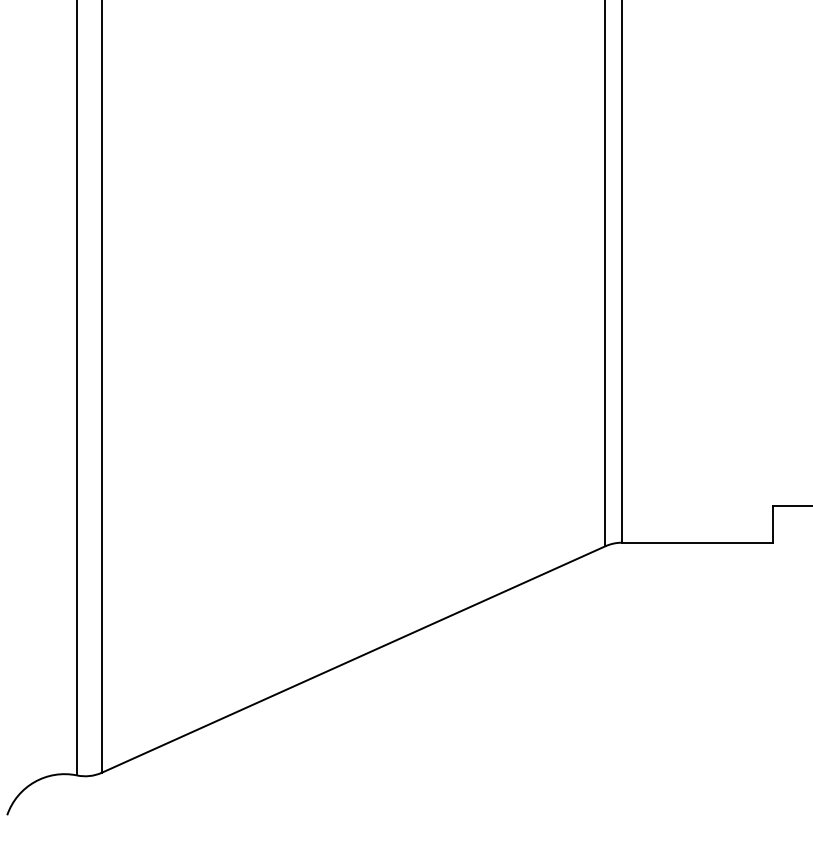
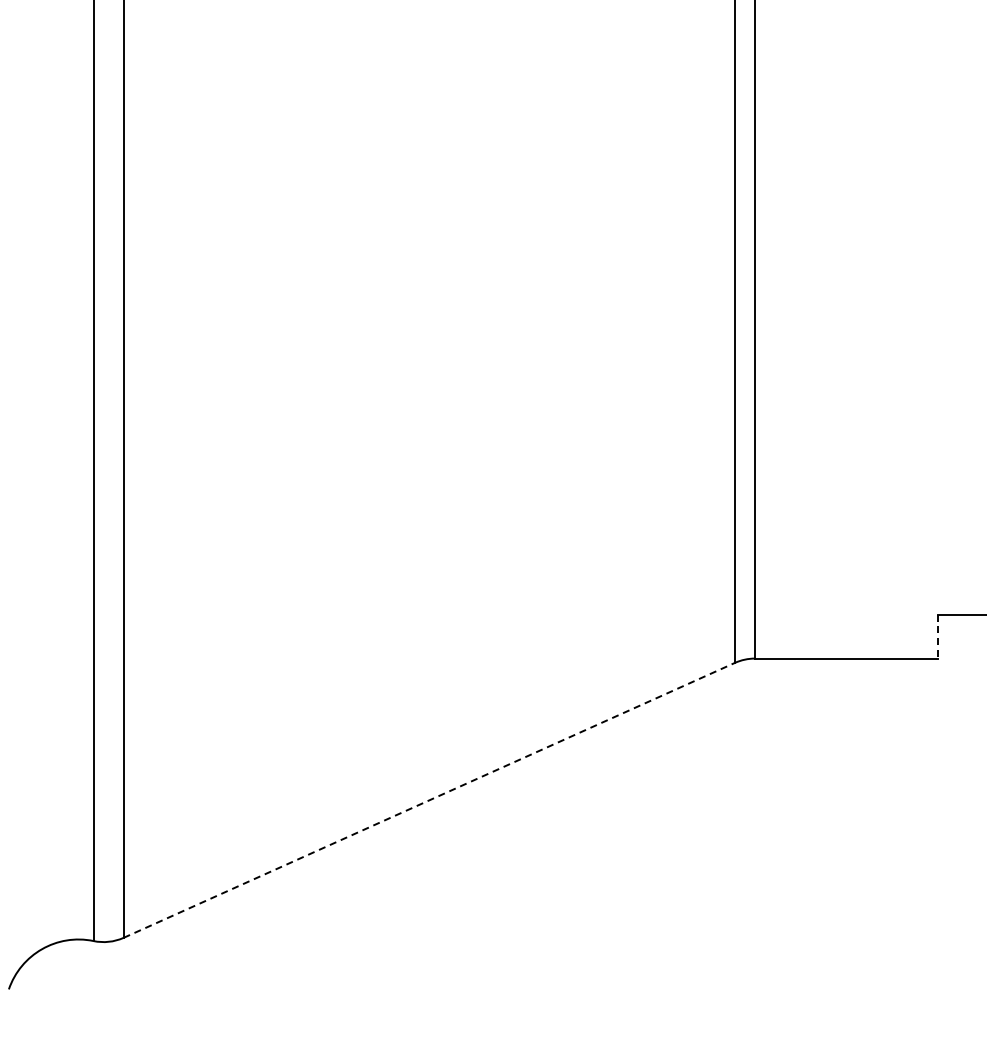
line: (773, 524) -> (938, 636), solid -> dashed
line: (353, 659) -> (429, 800), solid -> dashed

